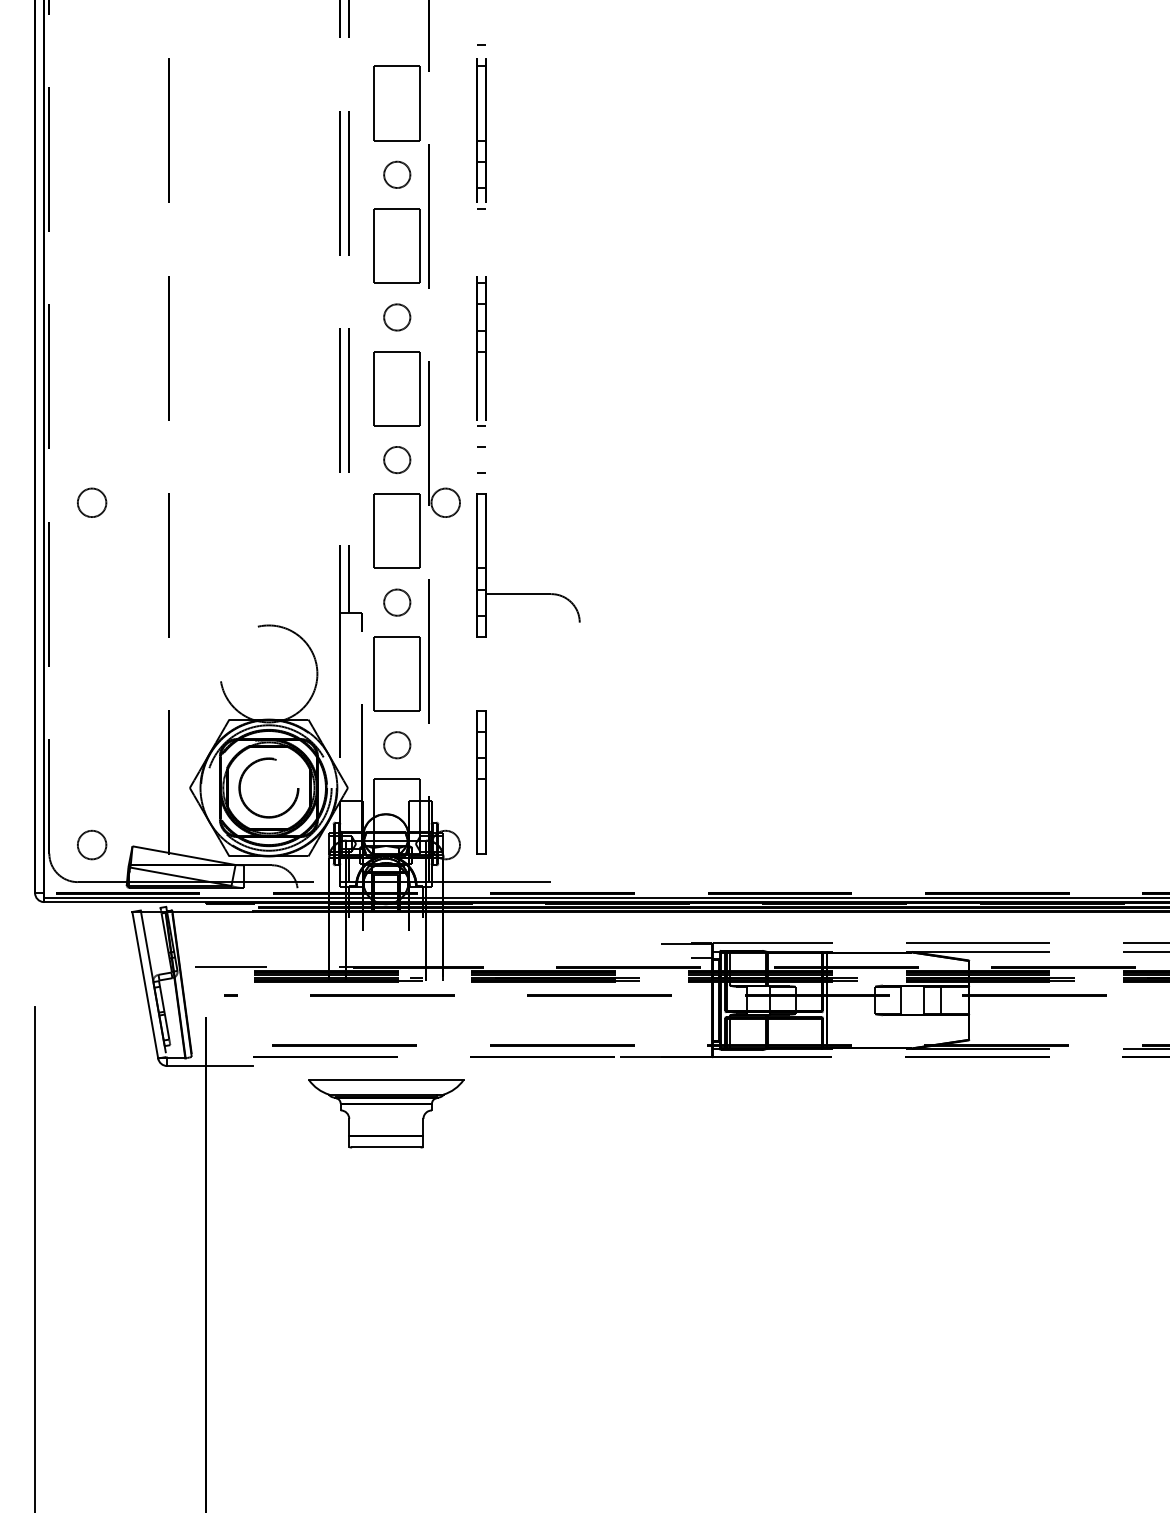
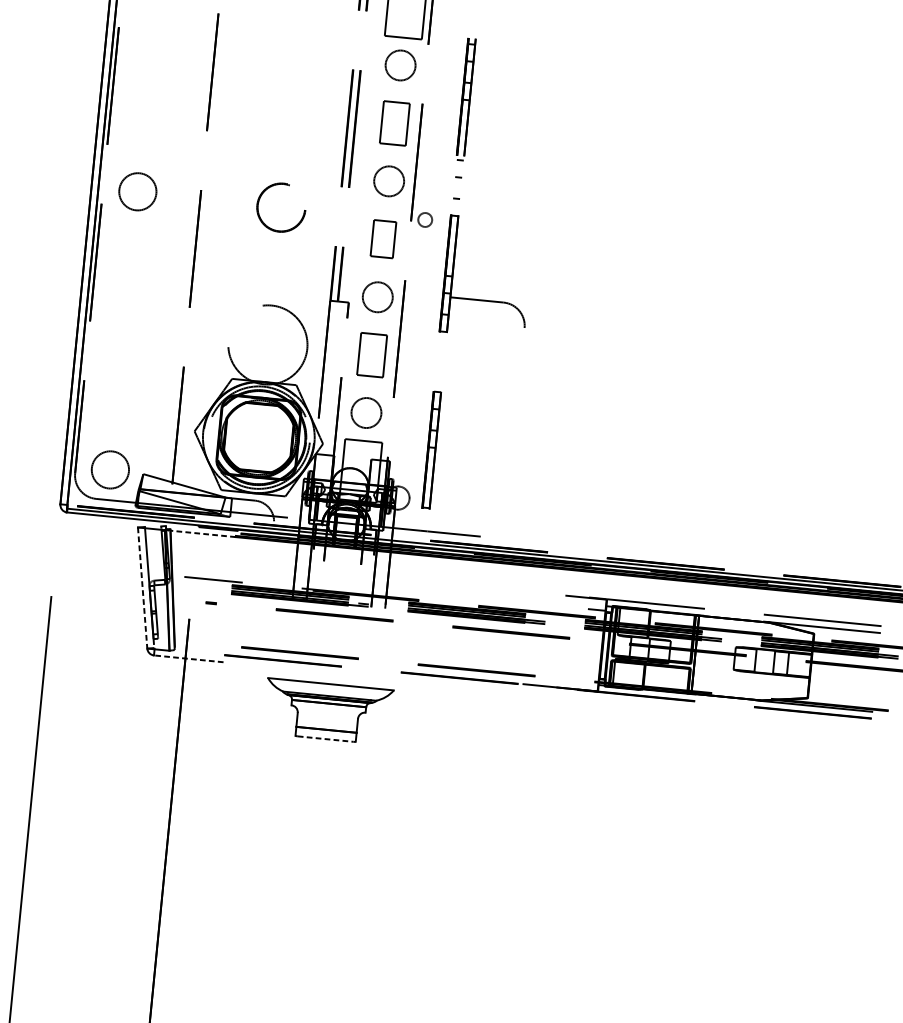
circle: (397, 317) -> (400, 65), size x1.4
part: (396, 388) -> (394, 123), size x0.7
circle: (397, 459) -> (389, 180), size x1.4
circle: (91, 502) -> (137, 191), size x1.6
circle: (445, 502) -> (425, 219), size x0.6
part: (396, 530) -> (383, 238), size x0.6
circle: (397, 602) -> (378, 297), size x1.4
part: (396, 673) -> (371, 354), size x0.7
circle: (397, 745) -> (366, 413), size x1.4
part: (265, 760) -> (280, 185), moved
circle: (92, 844) -> (110, 469), size x1.6
line: (209, 912) -> (200, 534), solid -> dashed
line: (145, 985) -> (142, 588), solid -> dashed
line: (209, 1066) -> (188, 659), solid -> dashed
line: (386, 1147) -> (325, 739), solid -> dashed

